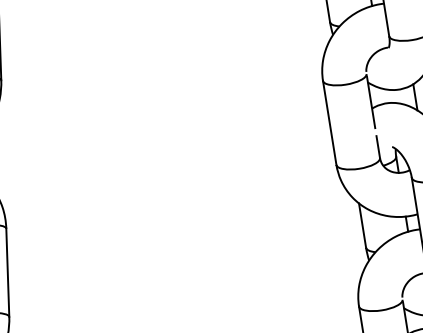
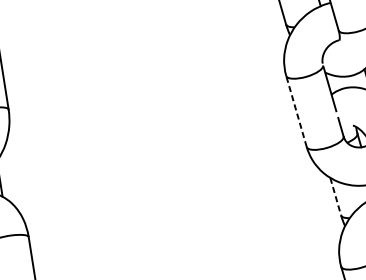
line: (329, 122) -> (296, 111), solid -> dashed
line: (362, 226) -> (335, 197), solid -> dashed

